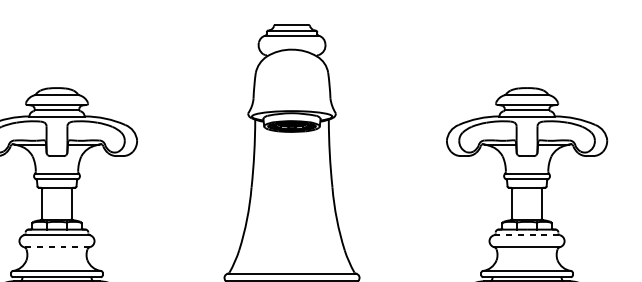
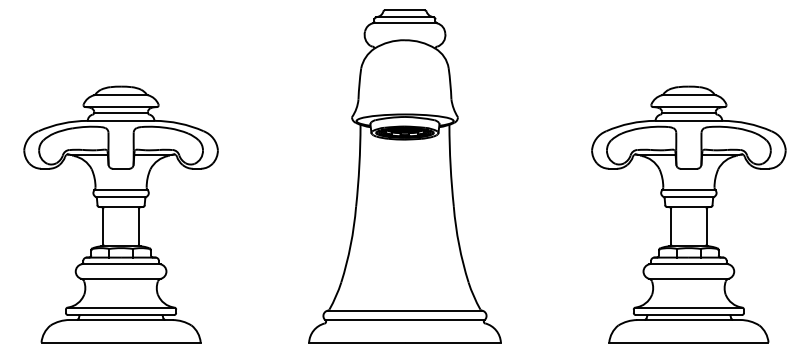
line: (526, 235) -> (688, 264), dashed -> solid
line: (57, 246) -> (121, 278), dashed -> solid

